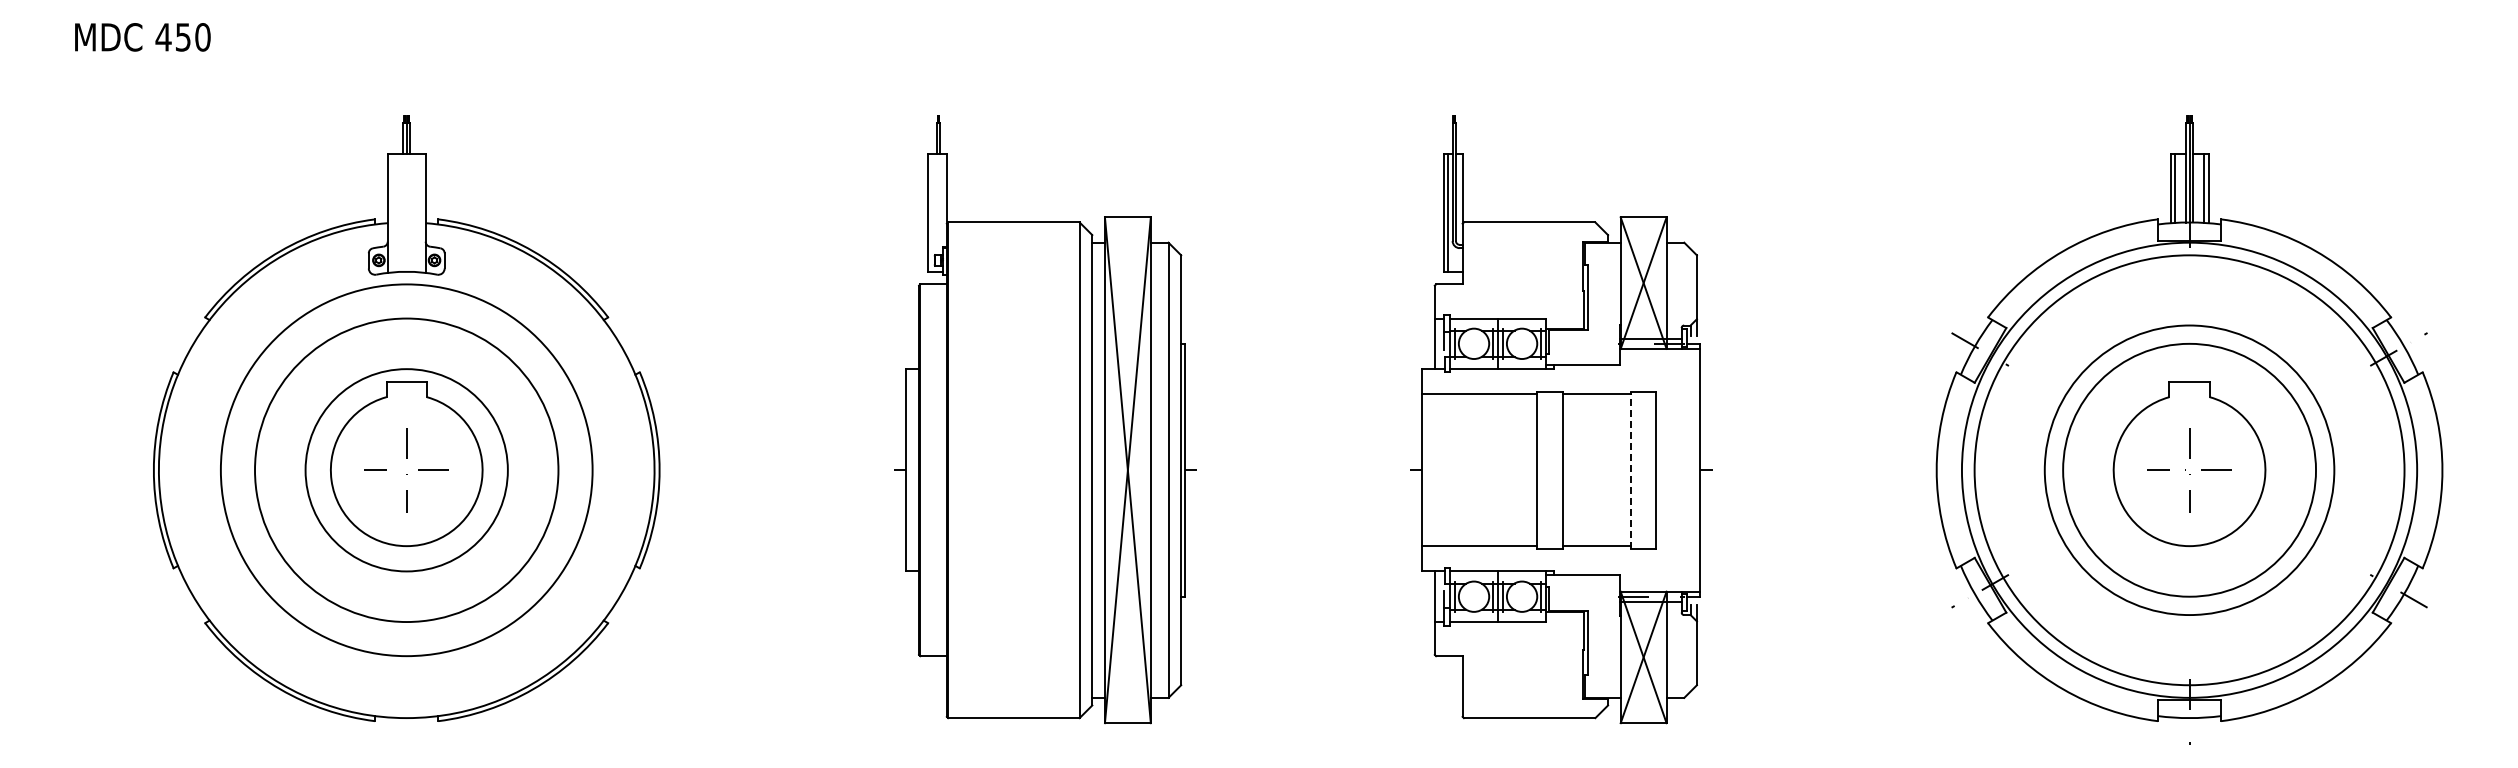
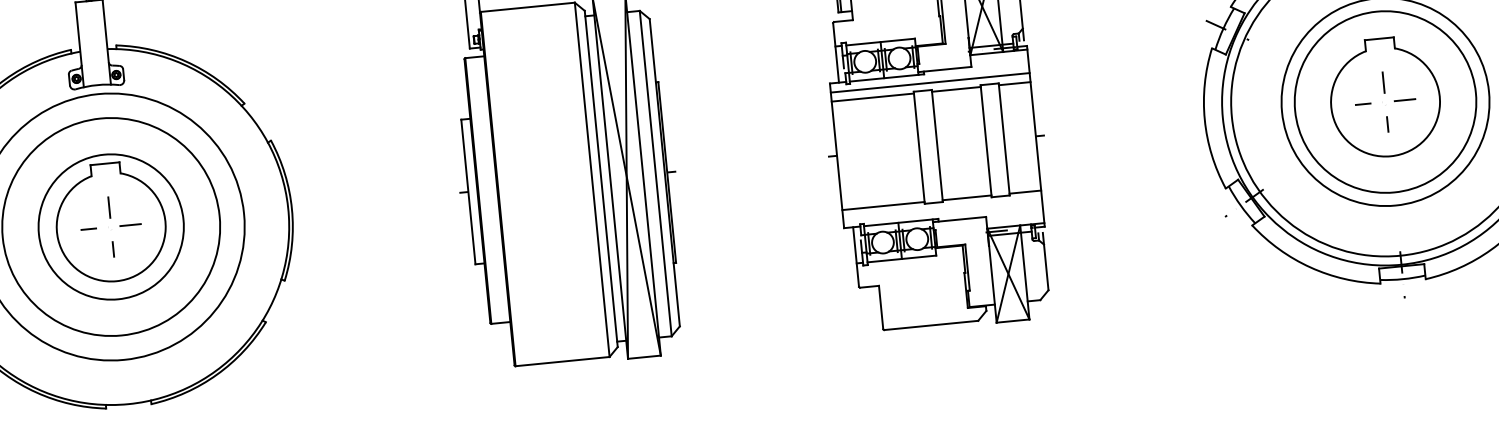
line: (1561, 381) -> (930, 82), added
line: (1678, 394) -> (1014, 83), added
line: (1630, 469) -> (985, 140), dashed -> solid
line: (1678, 546) -> (1025, 192), added

